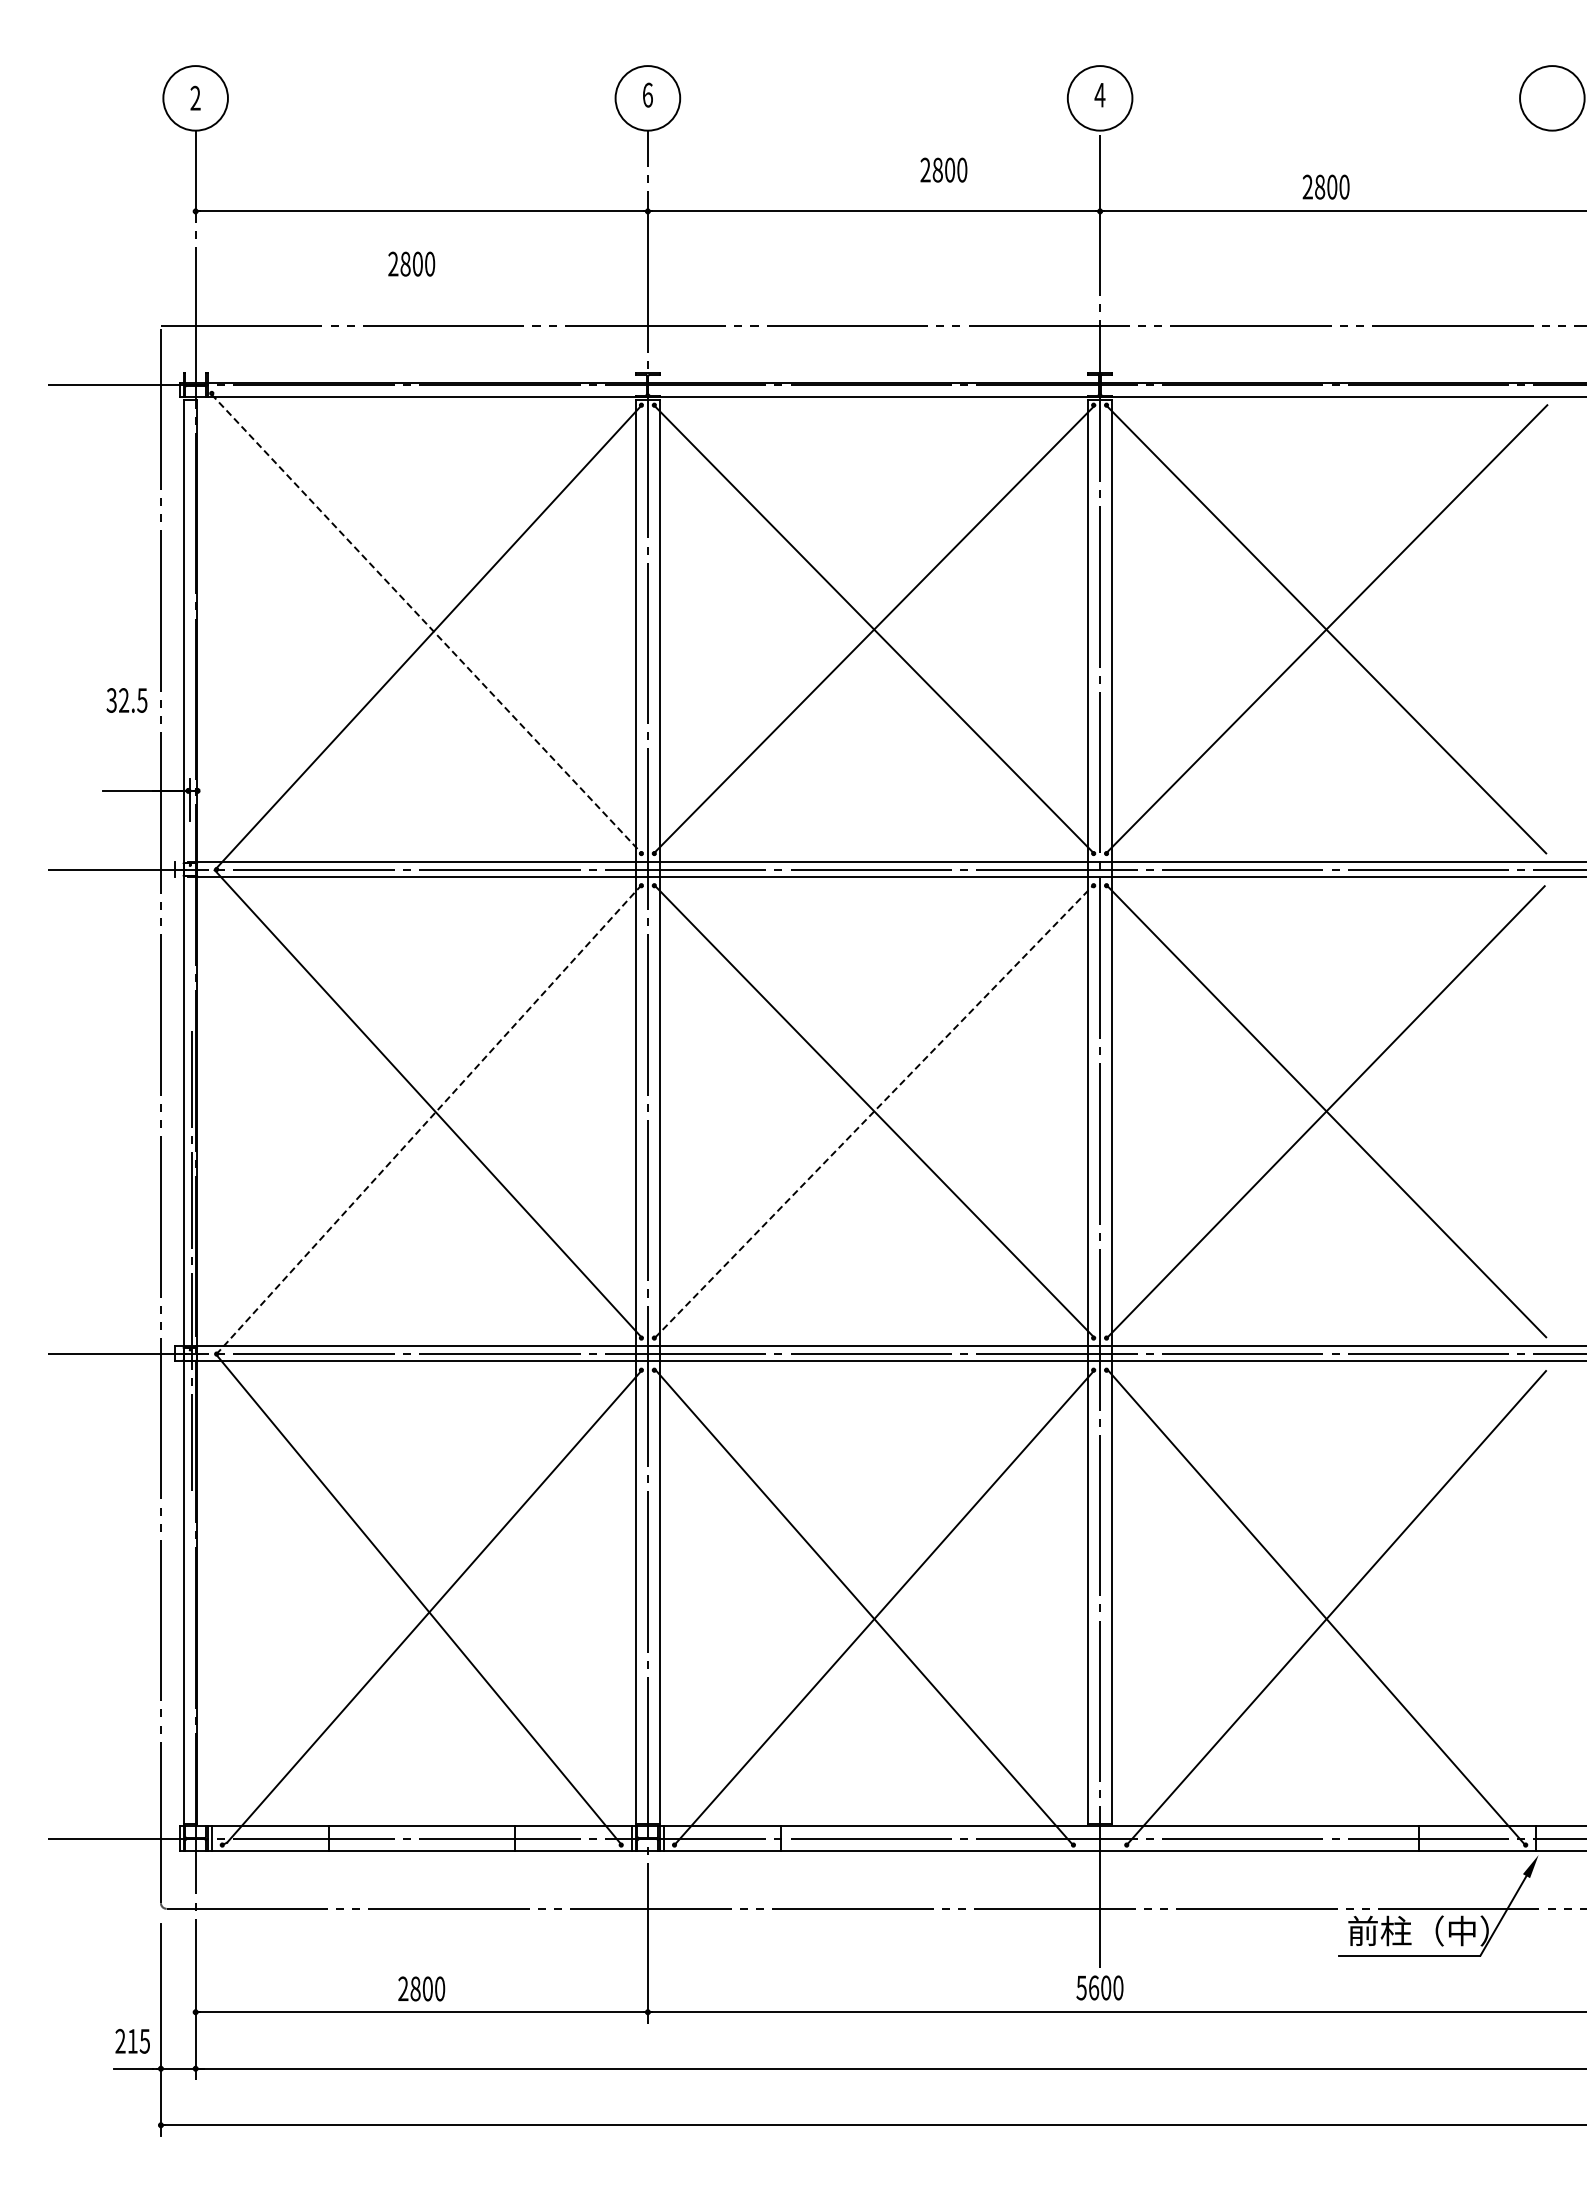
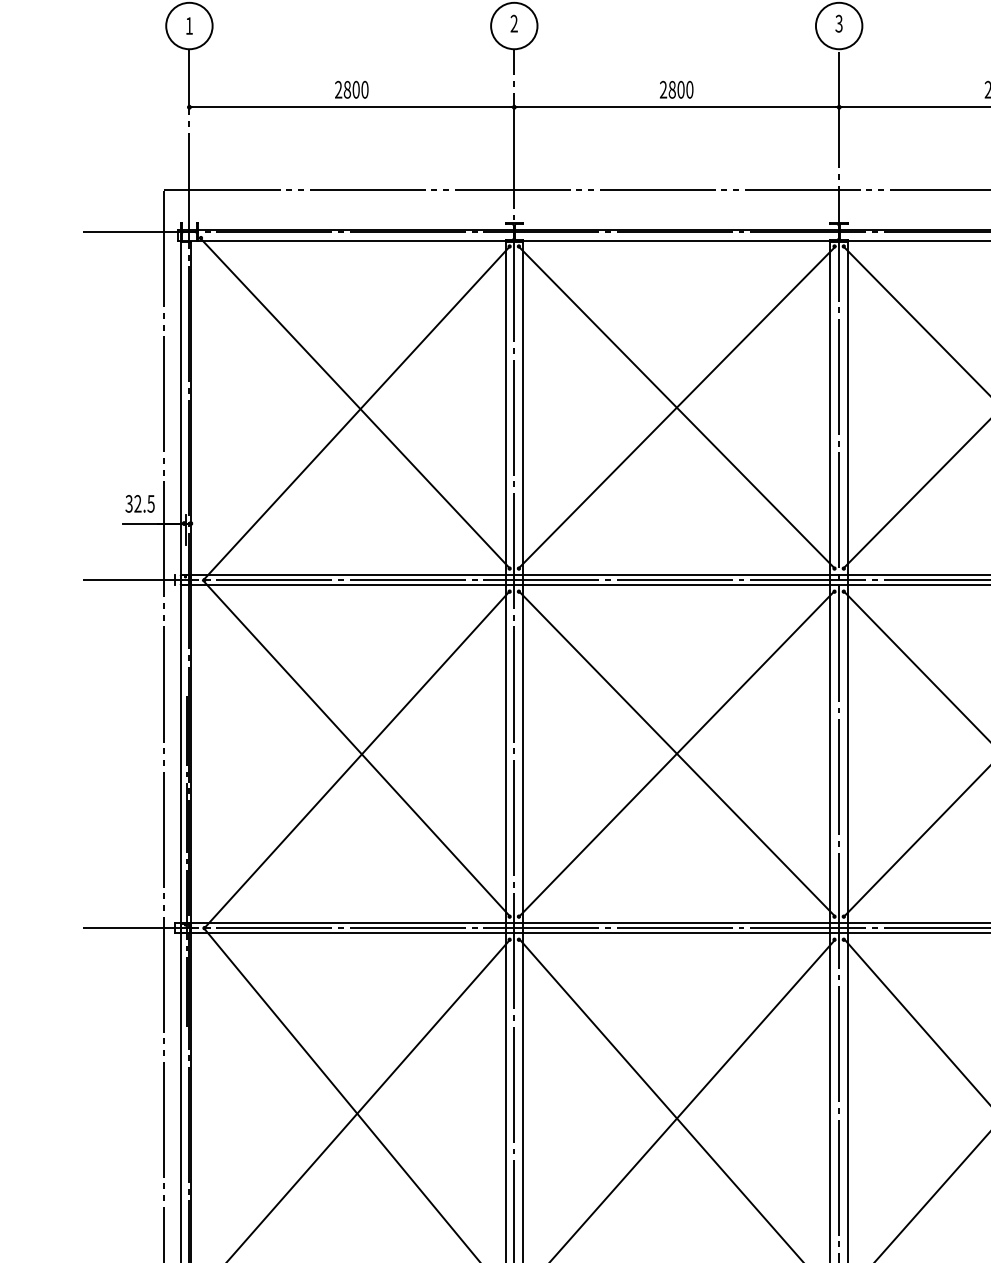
text: (647, 94) -> (514, 23), 6 -> 2
text: (1099, 94) -> (838, 23), 4 -> 3
text: (195, 97) -> (189, 25), 2 -> 1
text: (943, 169) -> (676, 89), moved
text: (411, 263) -> (351, 89), moved
line: (426, 623) -> (355, 403), dashed -> solid
text: (126, 700) -> (139, 503), moved
line: (874, 1111) -> (677, 753), dashed -> solid
line: (429, 1119) -> (357, 759), dashed -> solid

